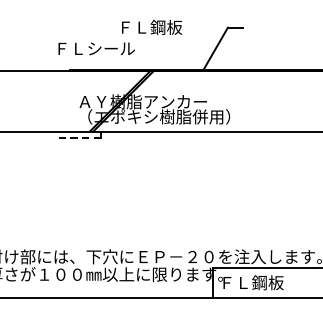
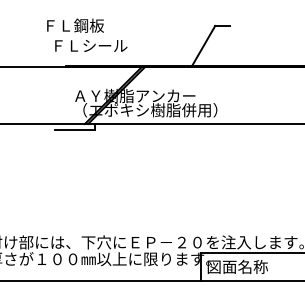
text: (151, 27) -> (75, 25), moved
line: (78, 138) -> (74, 130), dashed -> solid
text: (251, 282) -> (237, 266), ＦＬ鋼板 -> 図面名称

